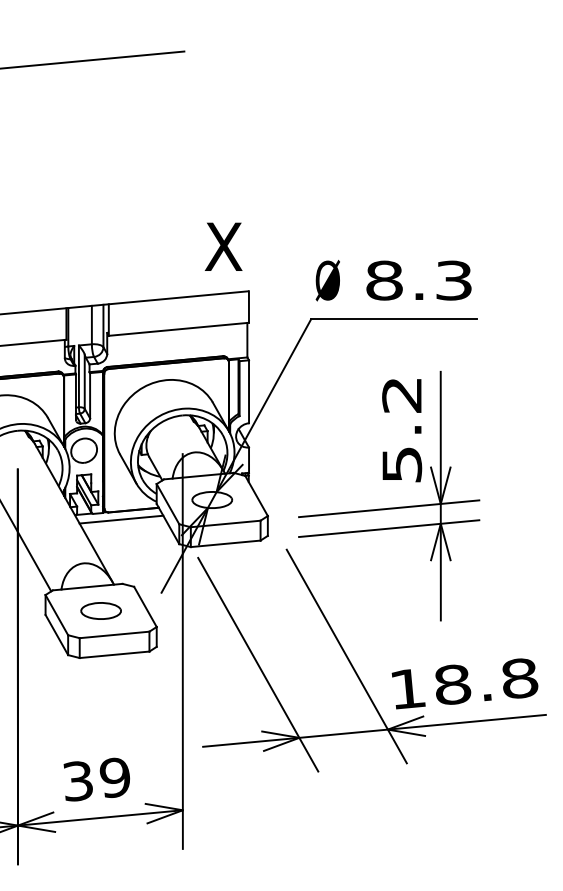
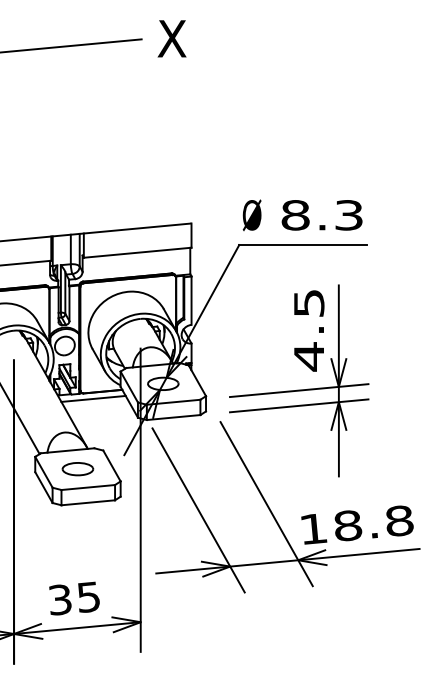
text: (223, 246) -> (171, 38), moved
text: (402, 431) -> (309, 331), 5.2 -> 4.5
text: (114, 777) -> (88, 597), 39 -> 35

